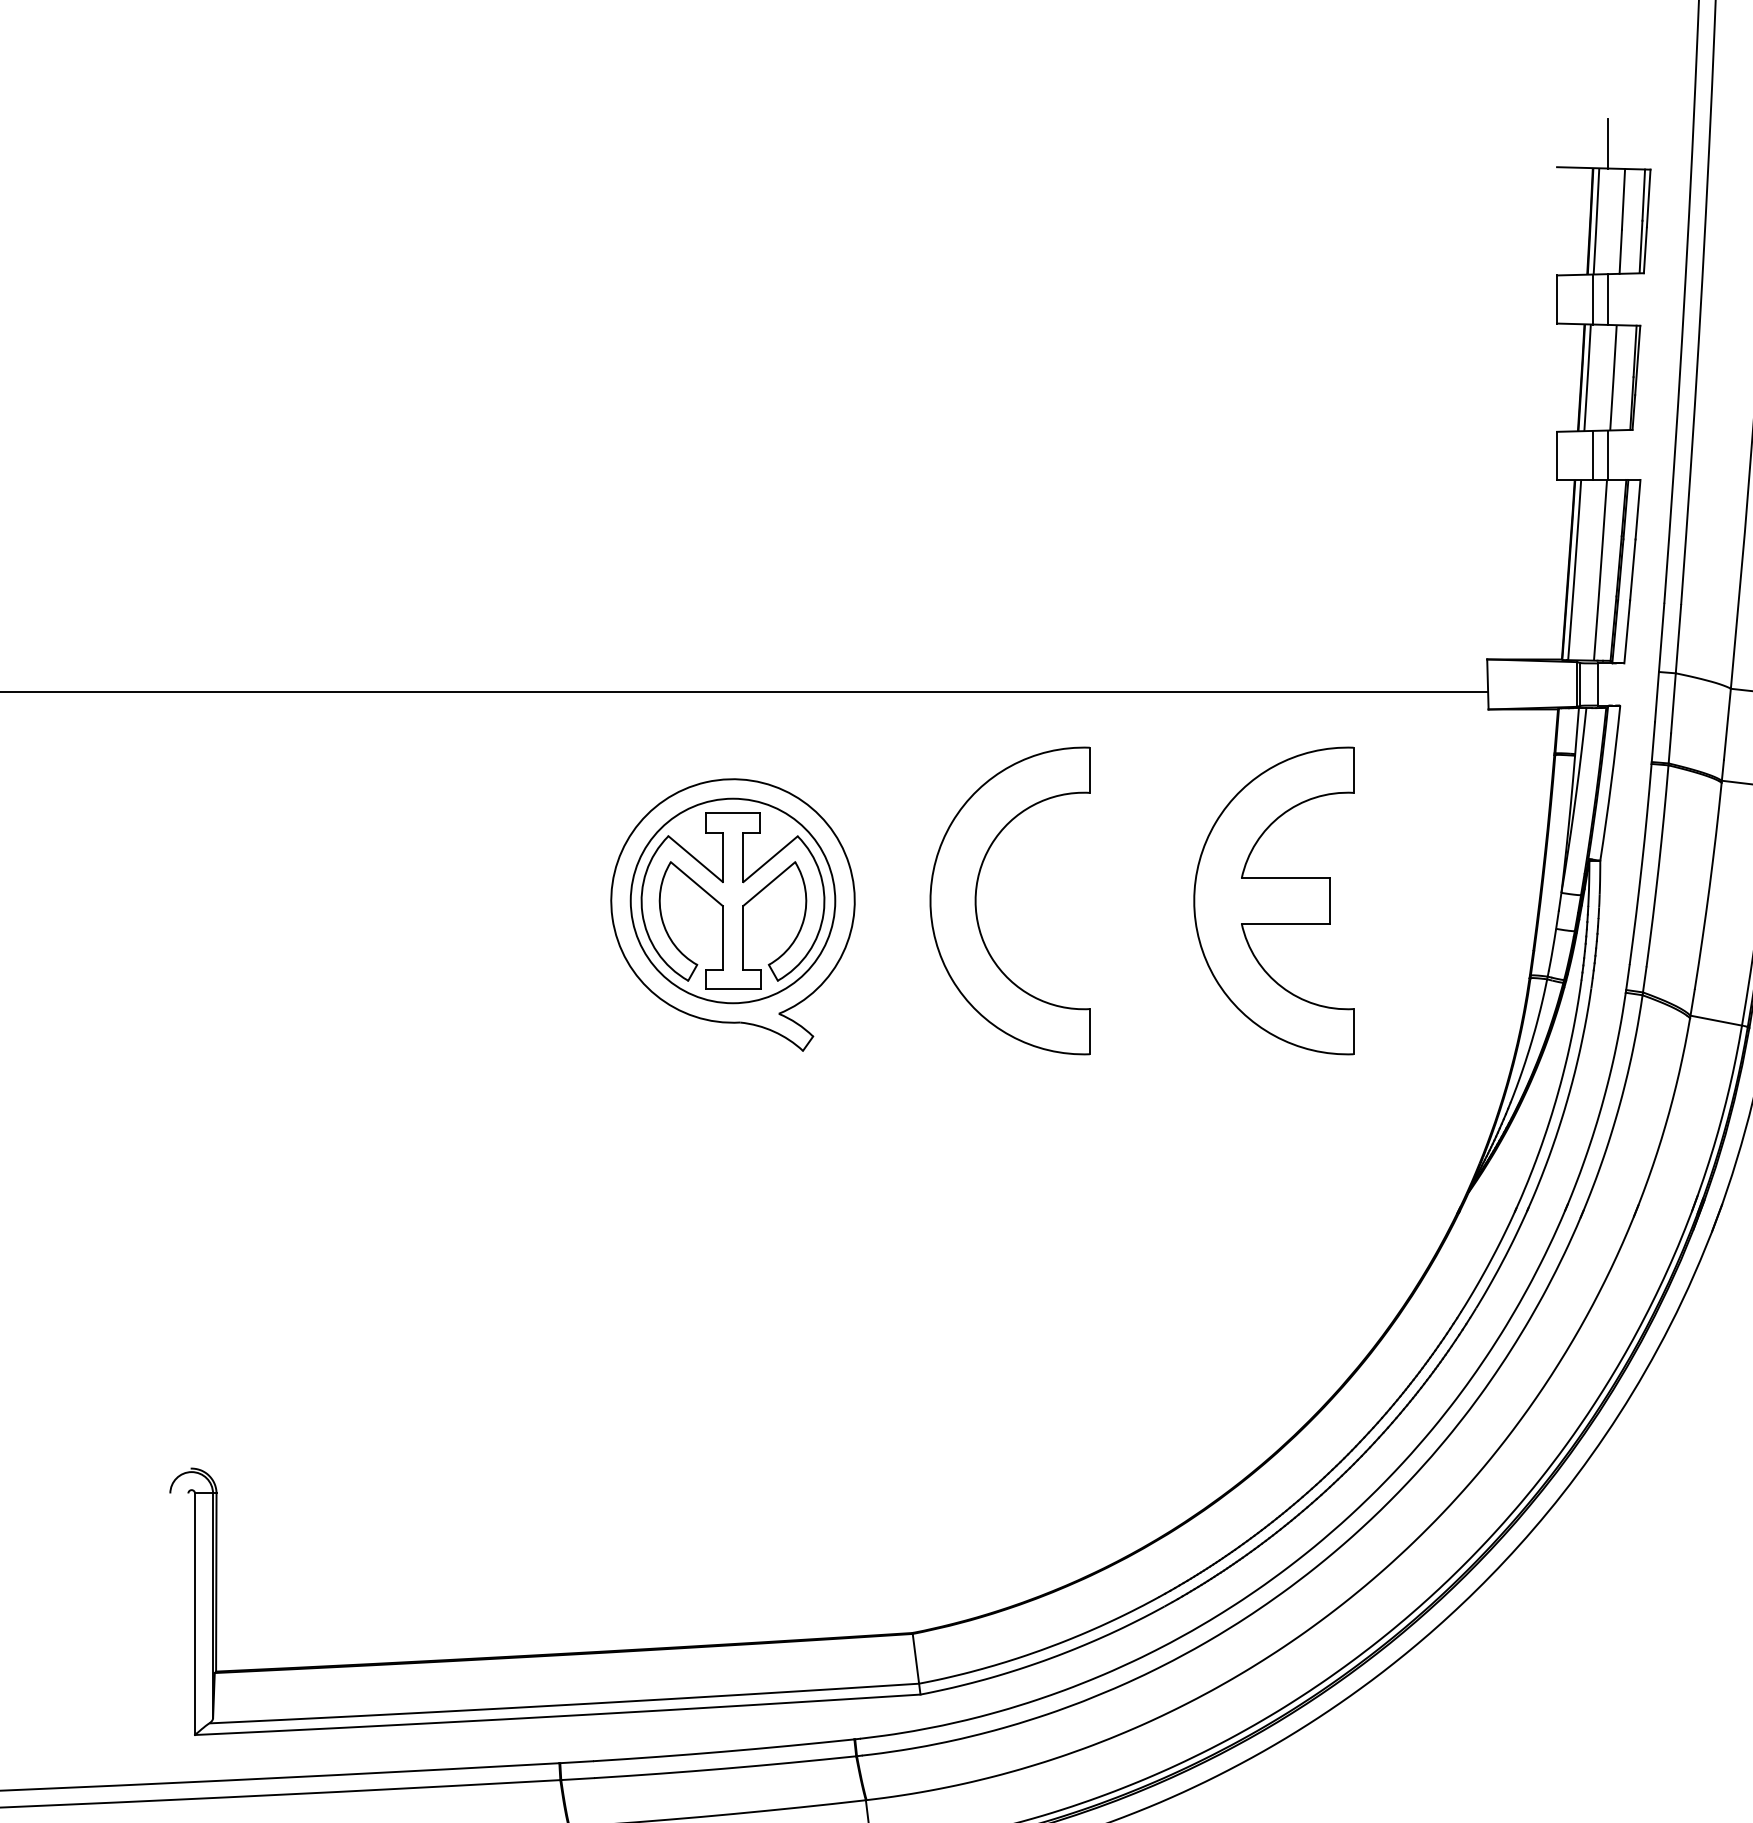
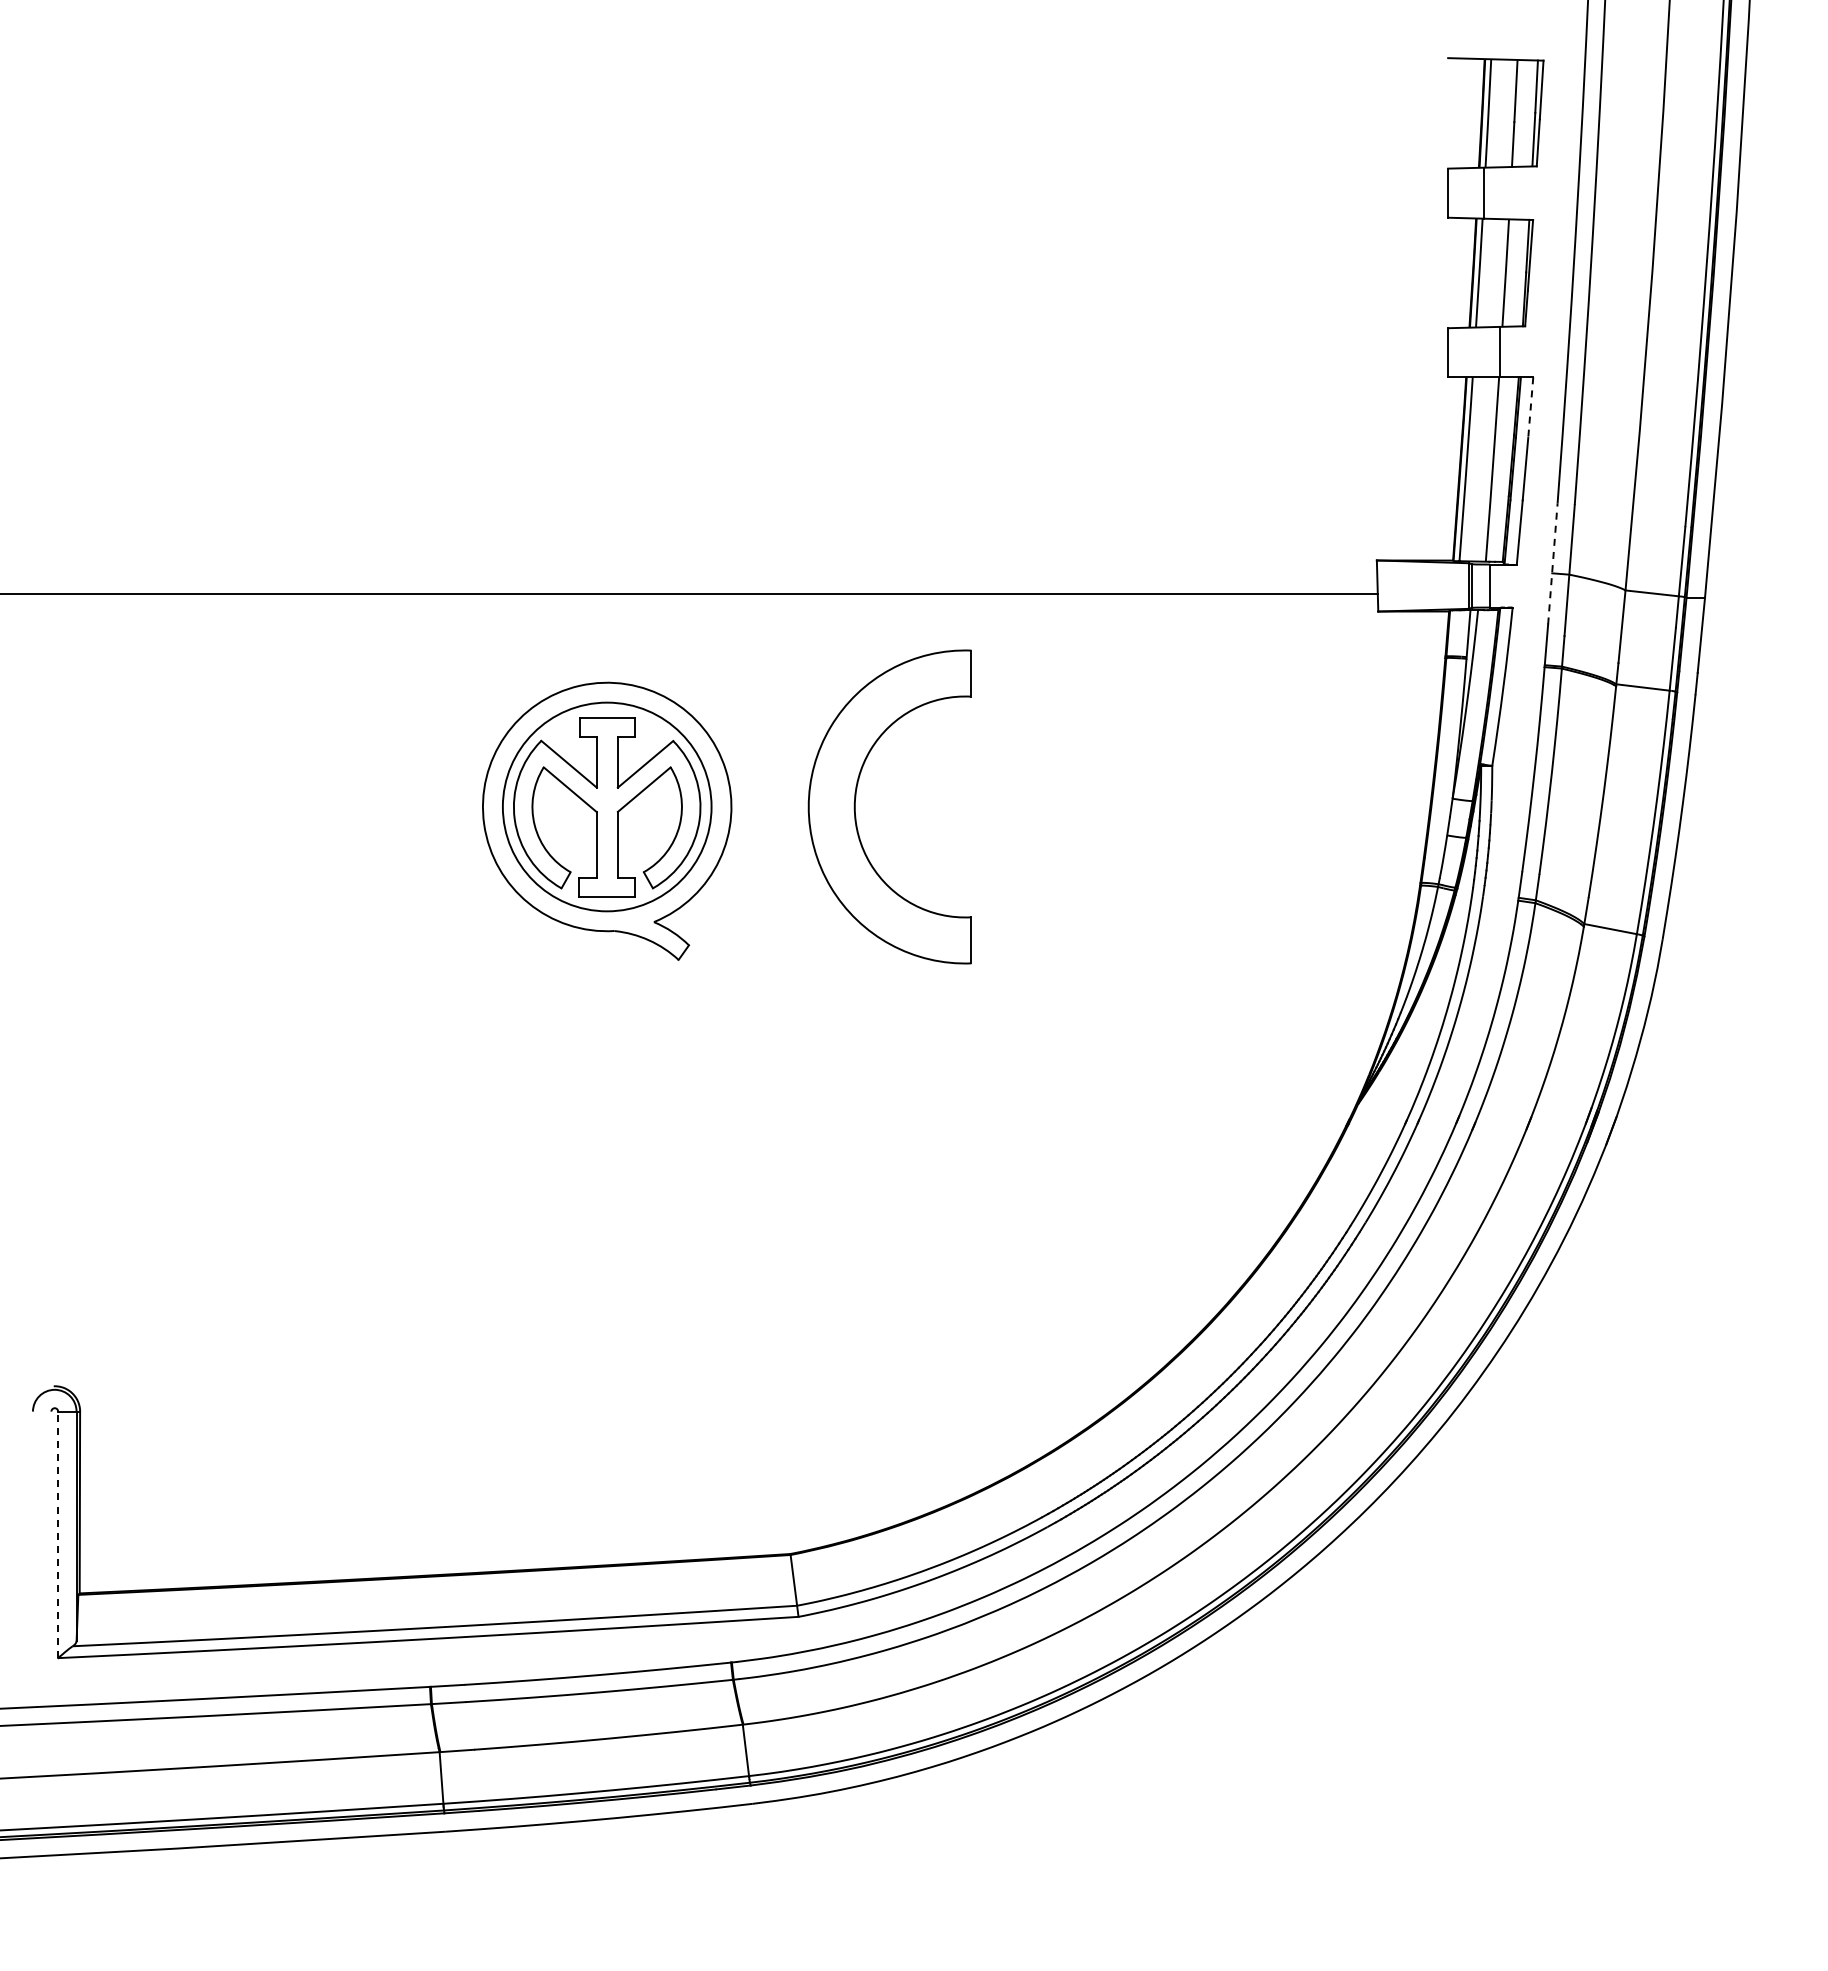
line: (1607, 144) -> (1499, 34), removed
line: (1607, 299) -> (1499, 193), removed
line: (1592, 455) -> (1484, 352), removed
line: (1637, 510) -> (1530, 408), solid -> dashed
line: (1659, 663) -> (1552, 564), solid -> dashed
part: (1274, 900) -> (1159, 806), removed
line: (195, 1613) -> (58, 1534), solid -> dashed

